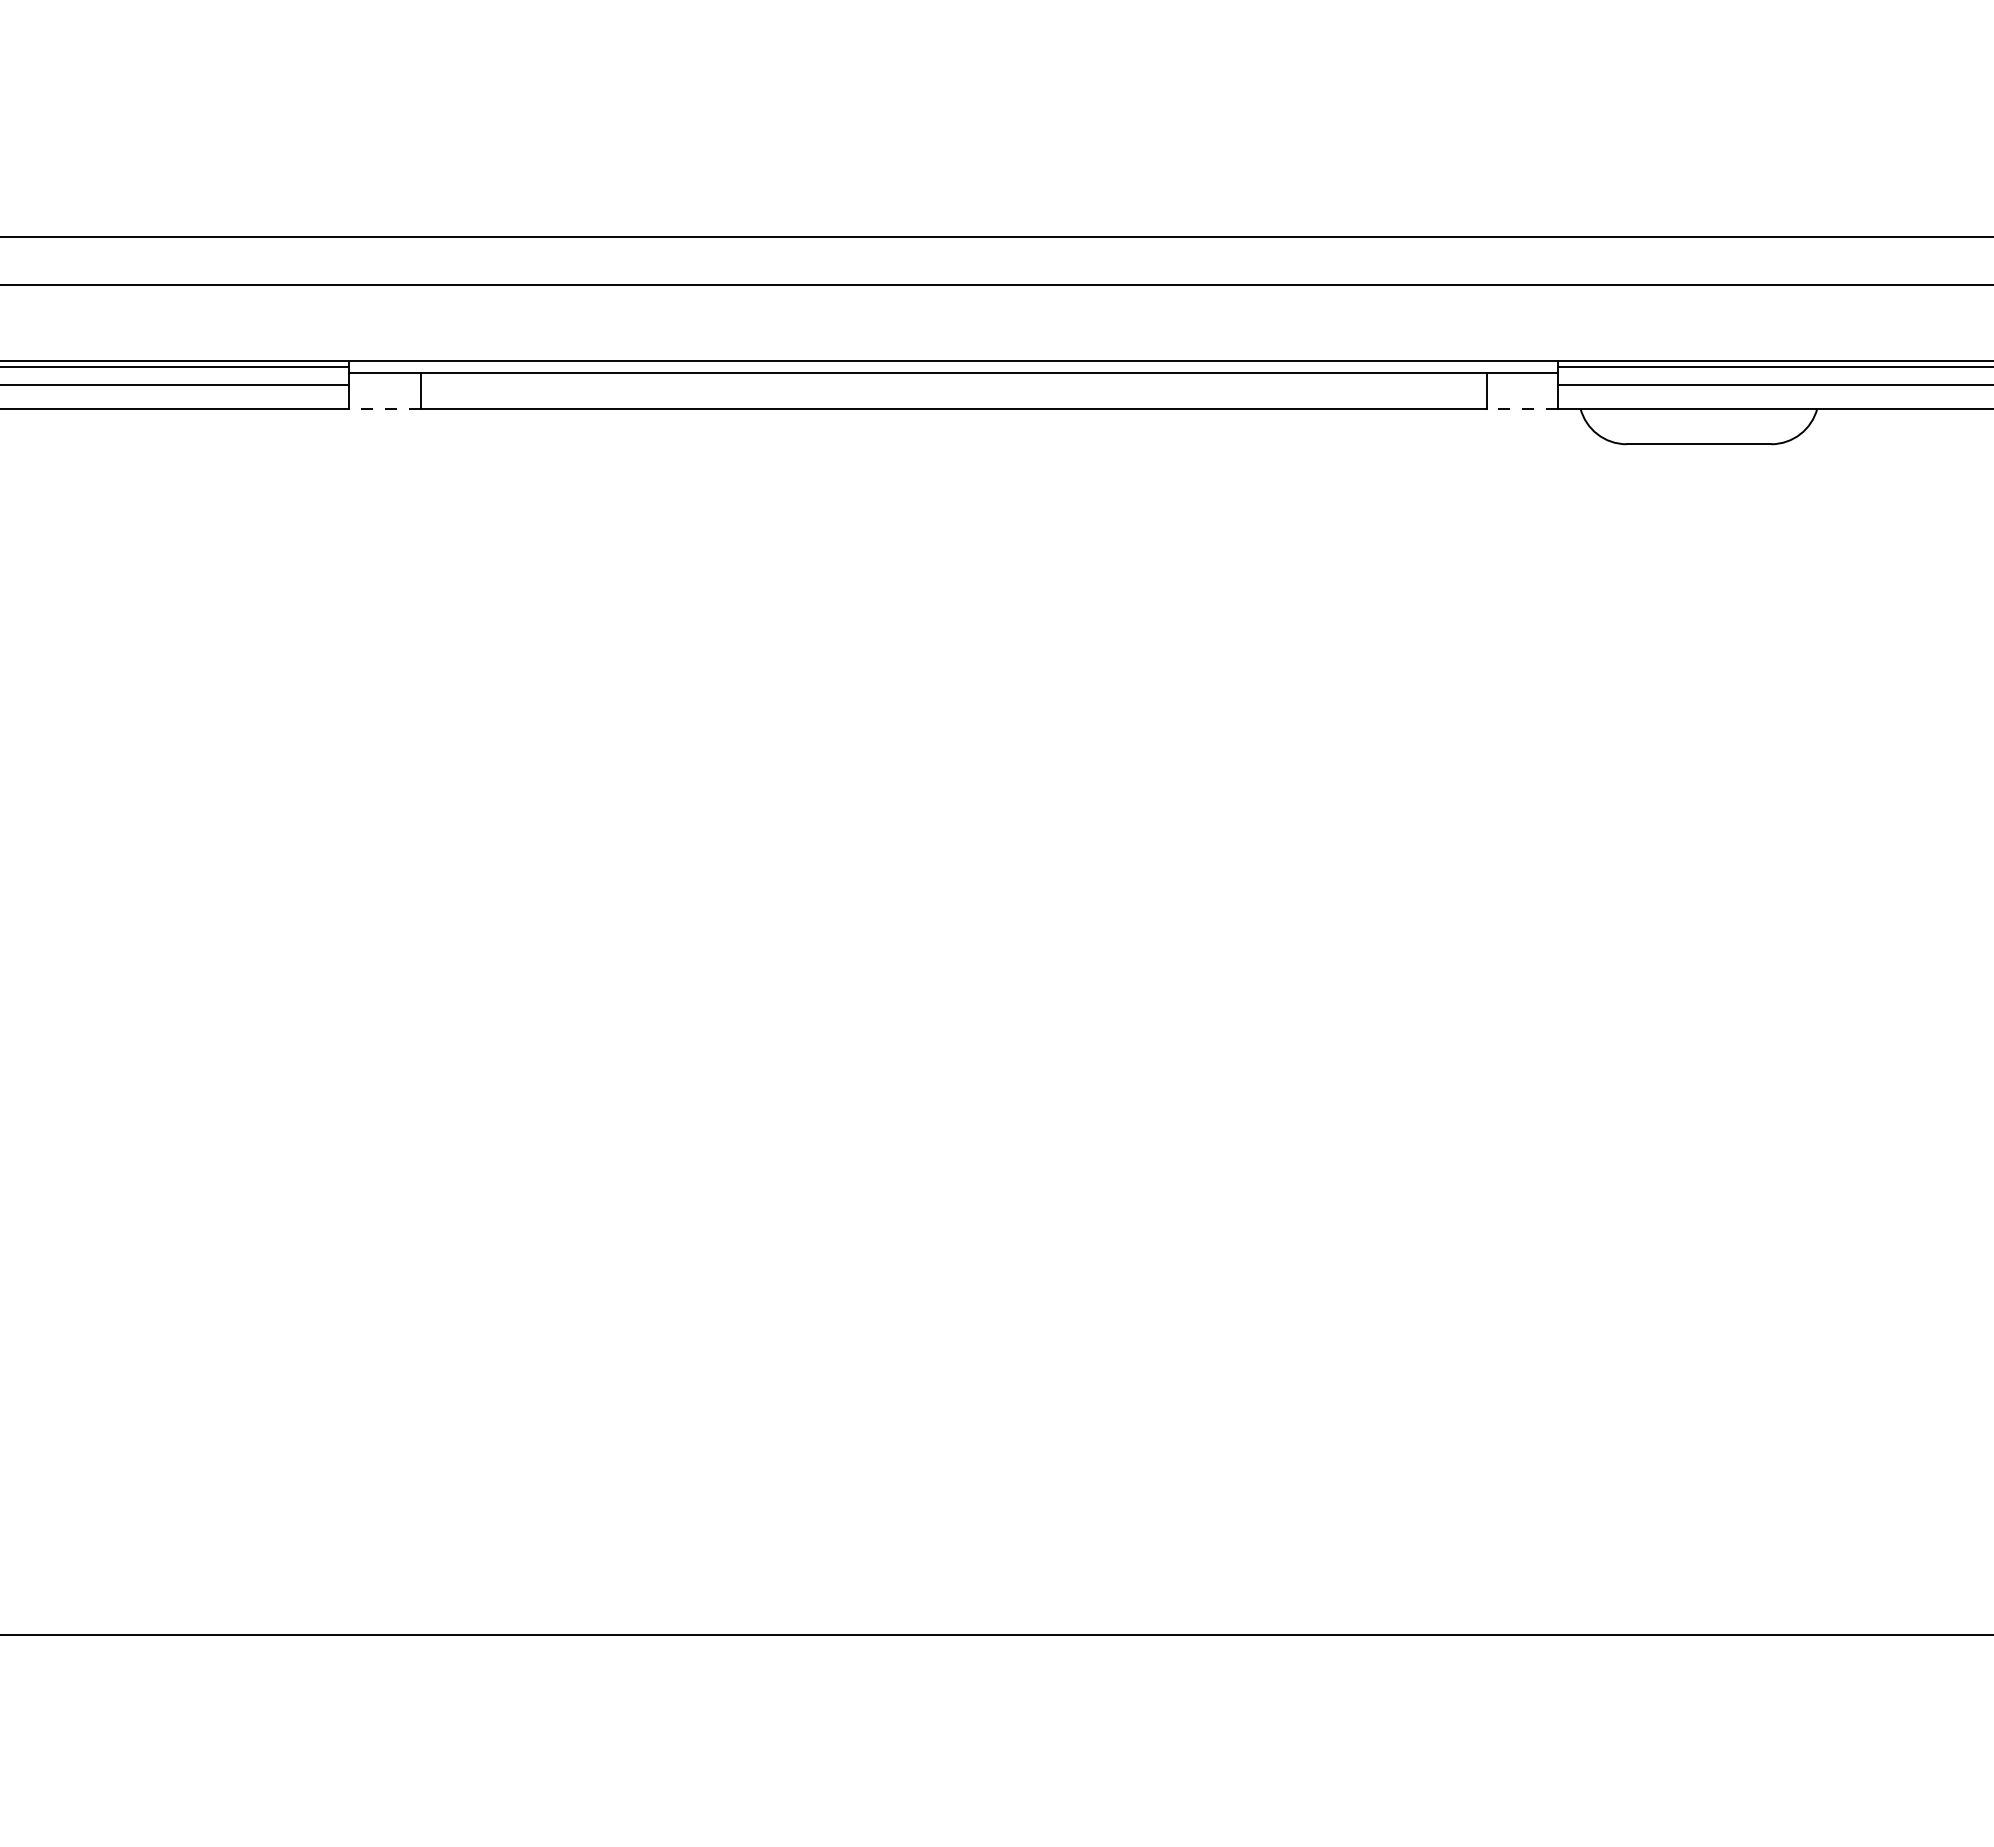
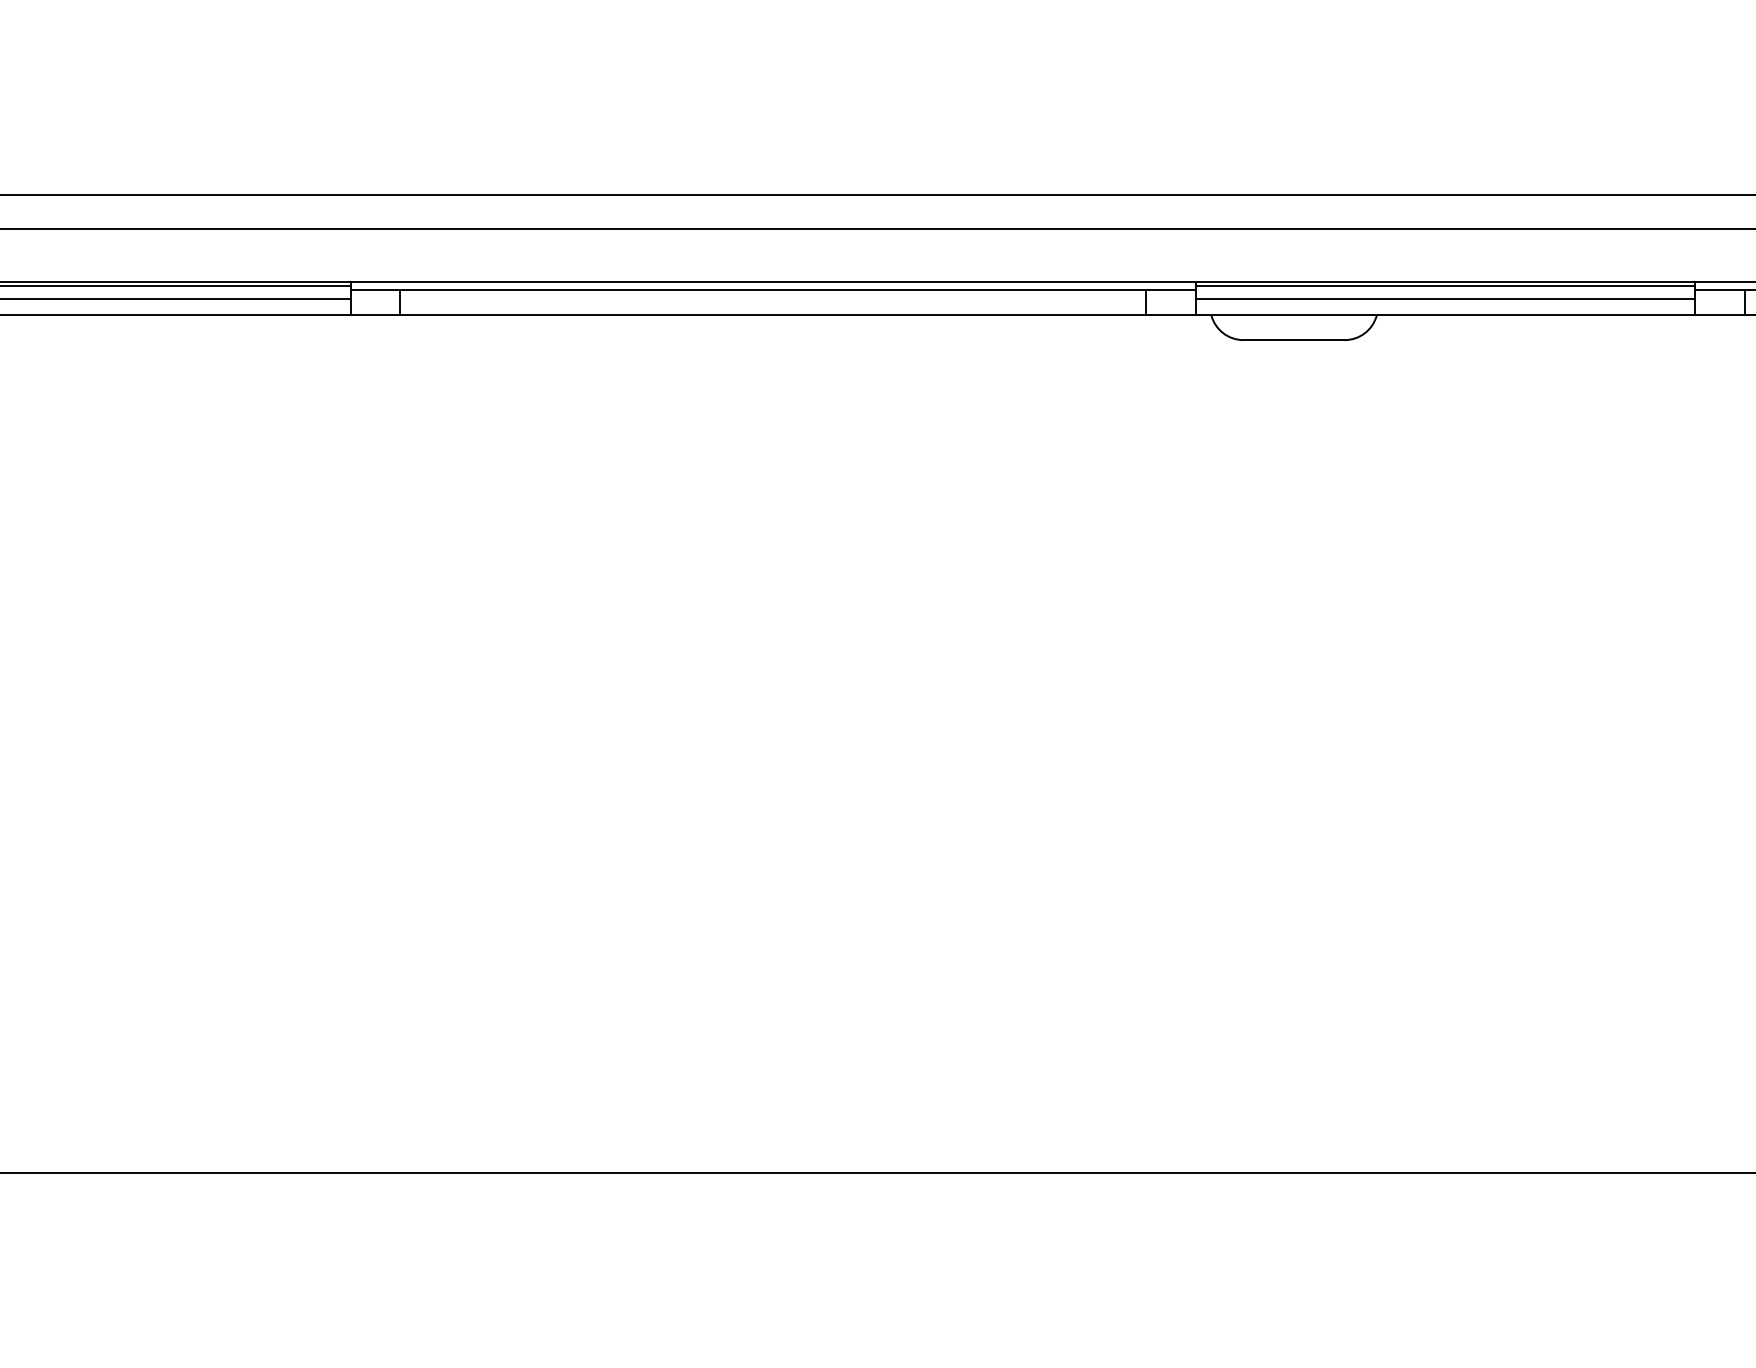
line: (384, 409) -> (375, 315), dashed -> solid
line: (1522, 409) -> (1170, 315), dashed -> solid

